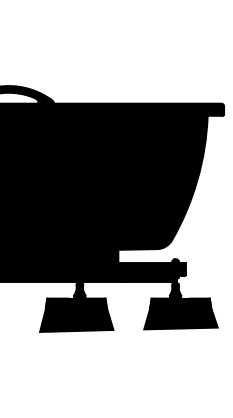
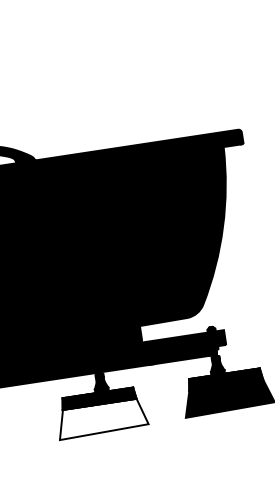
fill: (76, 319) -> (101, 418), removed

